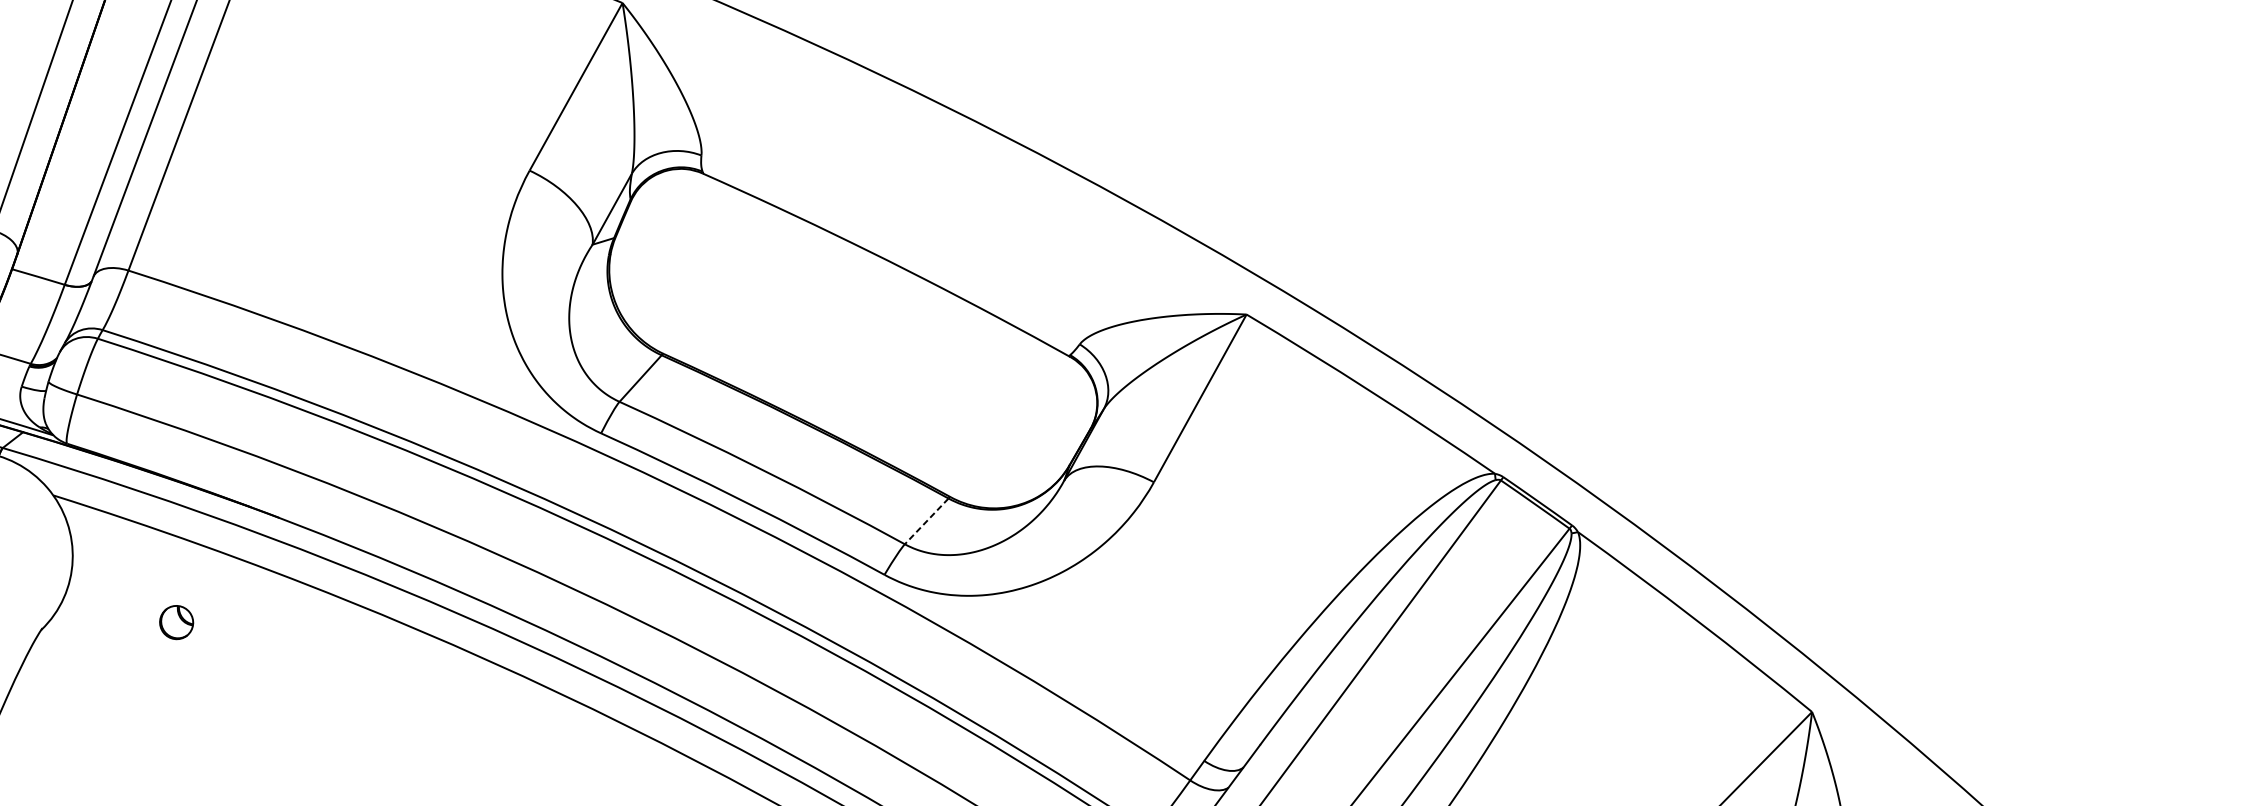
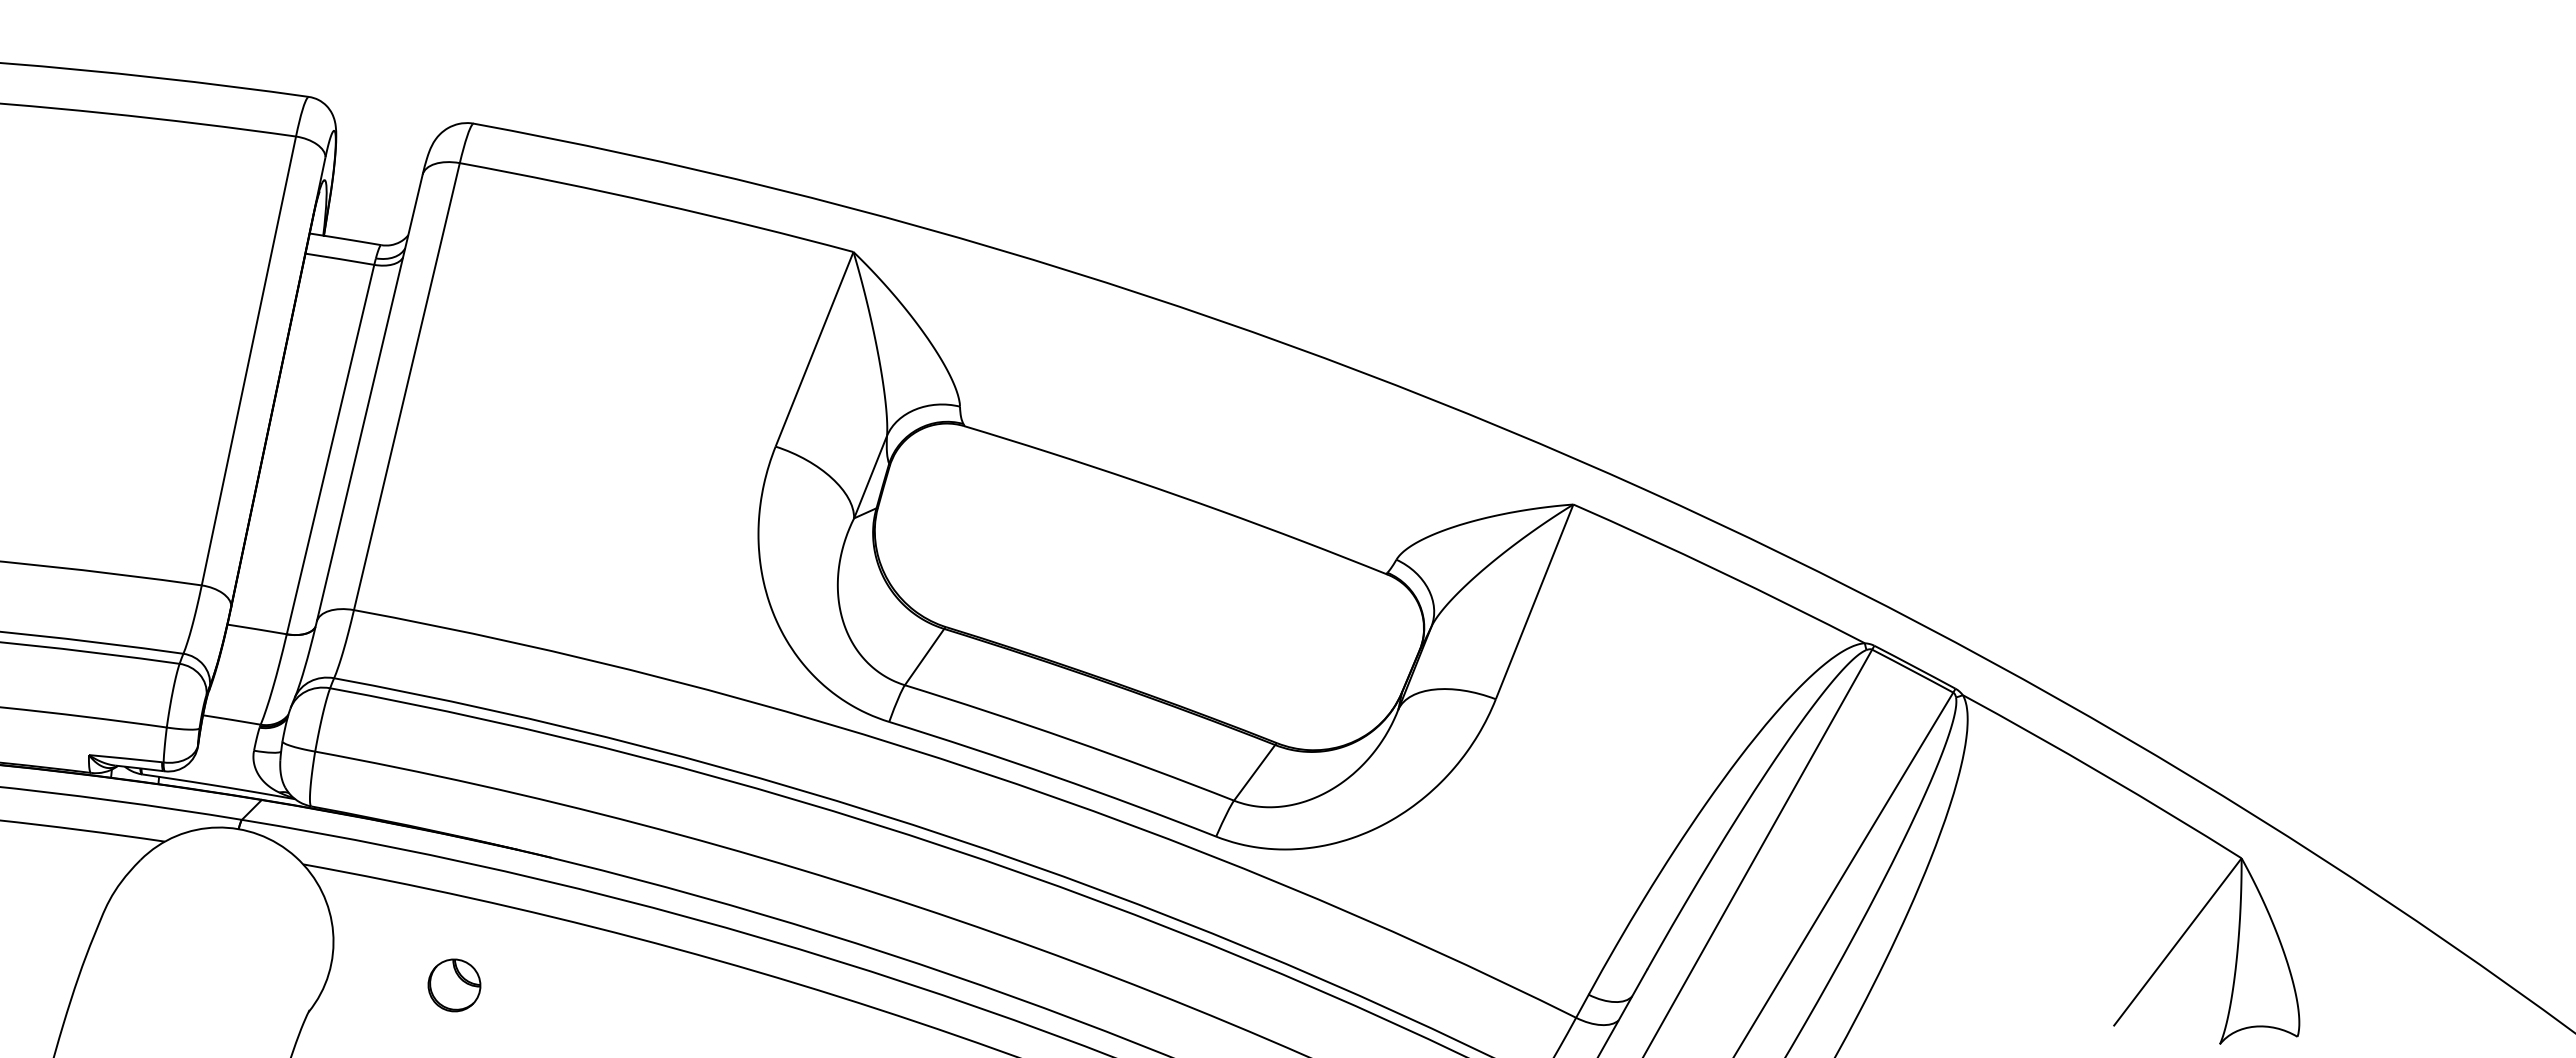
line: (926, 521) -> (1254, 772), dashed -> solid
part: (176, 622) -> (454, 985), size x1.43

